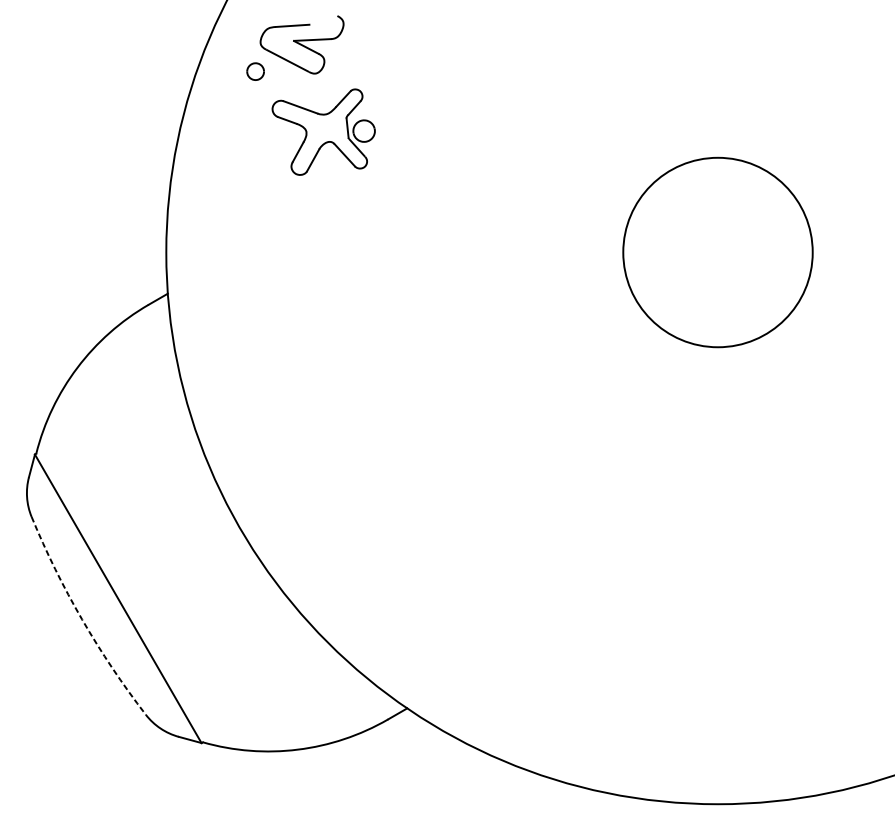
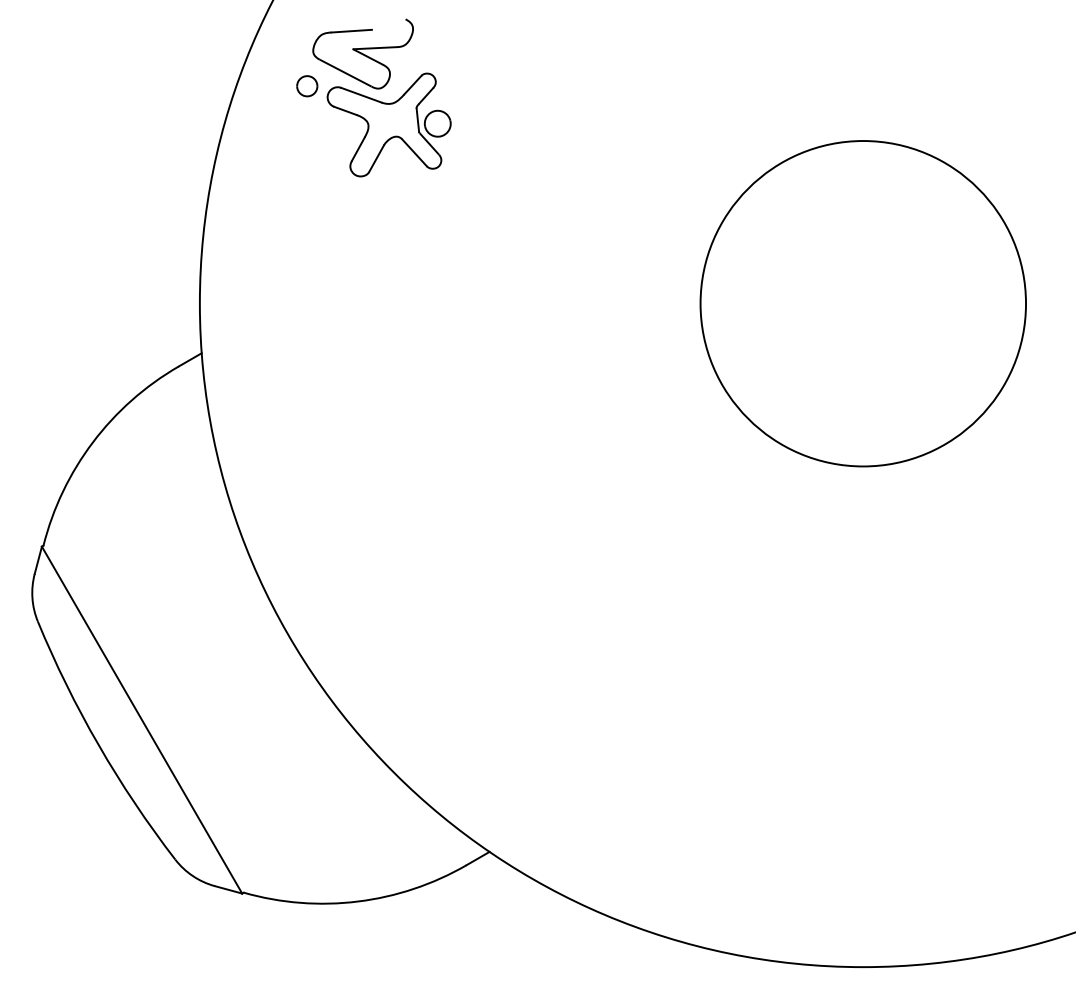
part: (323, 131) -> (388, 124), moved
circle: (718, 252) -> (863, 303), size x1.43
arc: (82, 619) -> (98, 745), dashed -> solid

